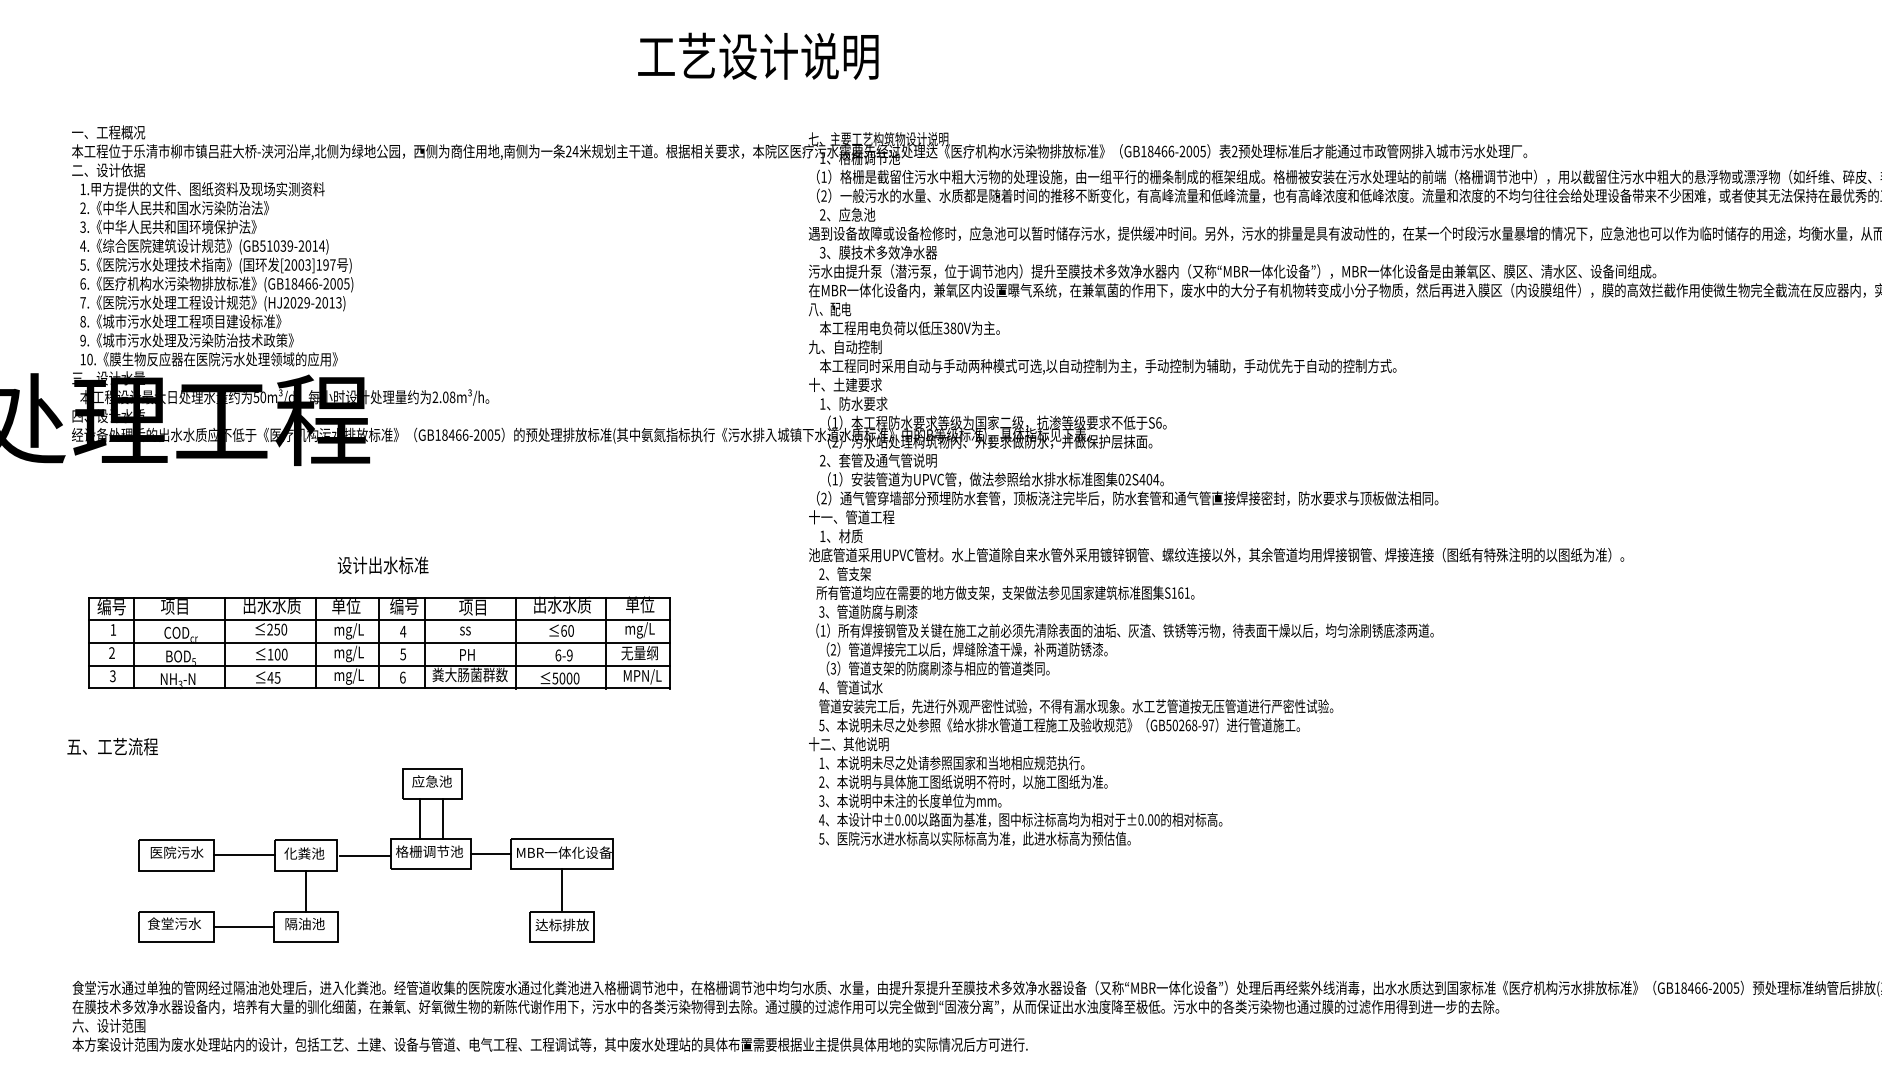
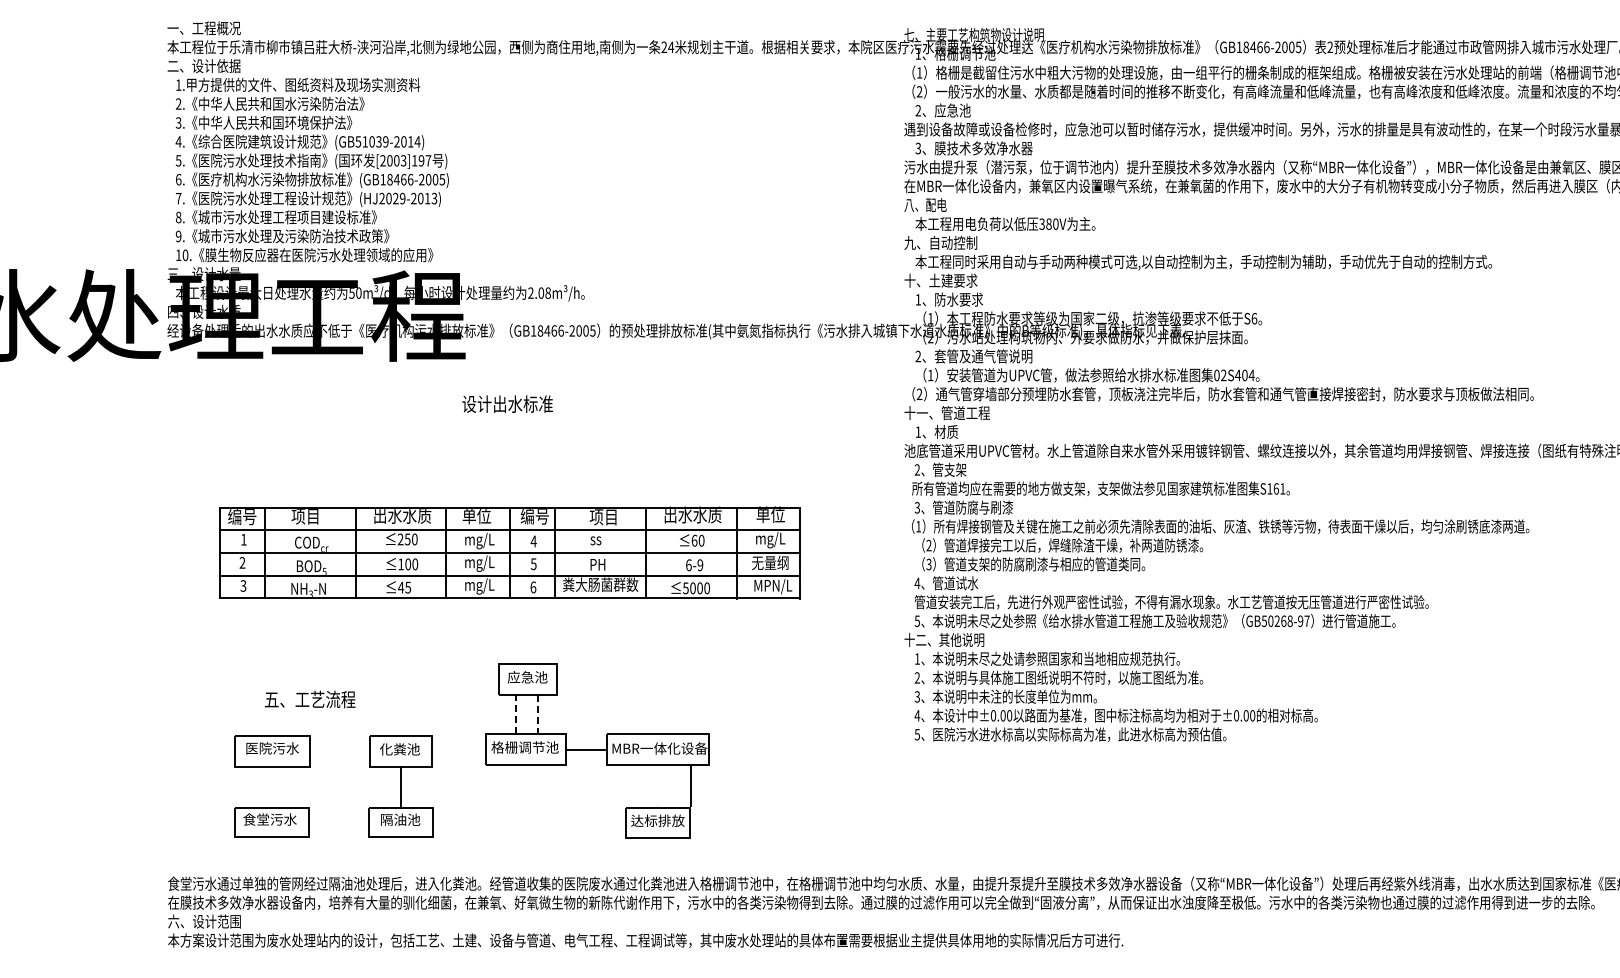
text: (382, 565) -> (507, 404), moved
part: (379, 642) -> (510, 552), moved
text: (112, 746) -> (310, 699), moved
line: (420, 818) -> (516, 714), solid -> dashed
line: (442, 818) -> (538, 714), solid -> dashed
line: (244, 855) -> (340, 751), removed
line: (365, 855) -> (461, 751), removed
line: (562, 889) -> (691, 785), moved
line: (243, 926) -> (339, 822), removed

